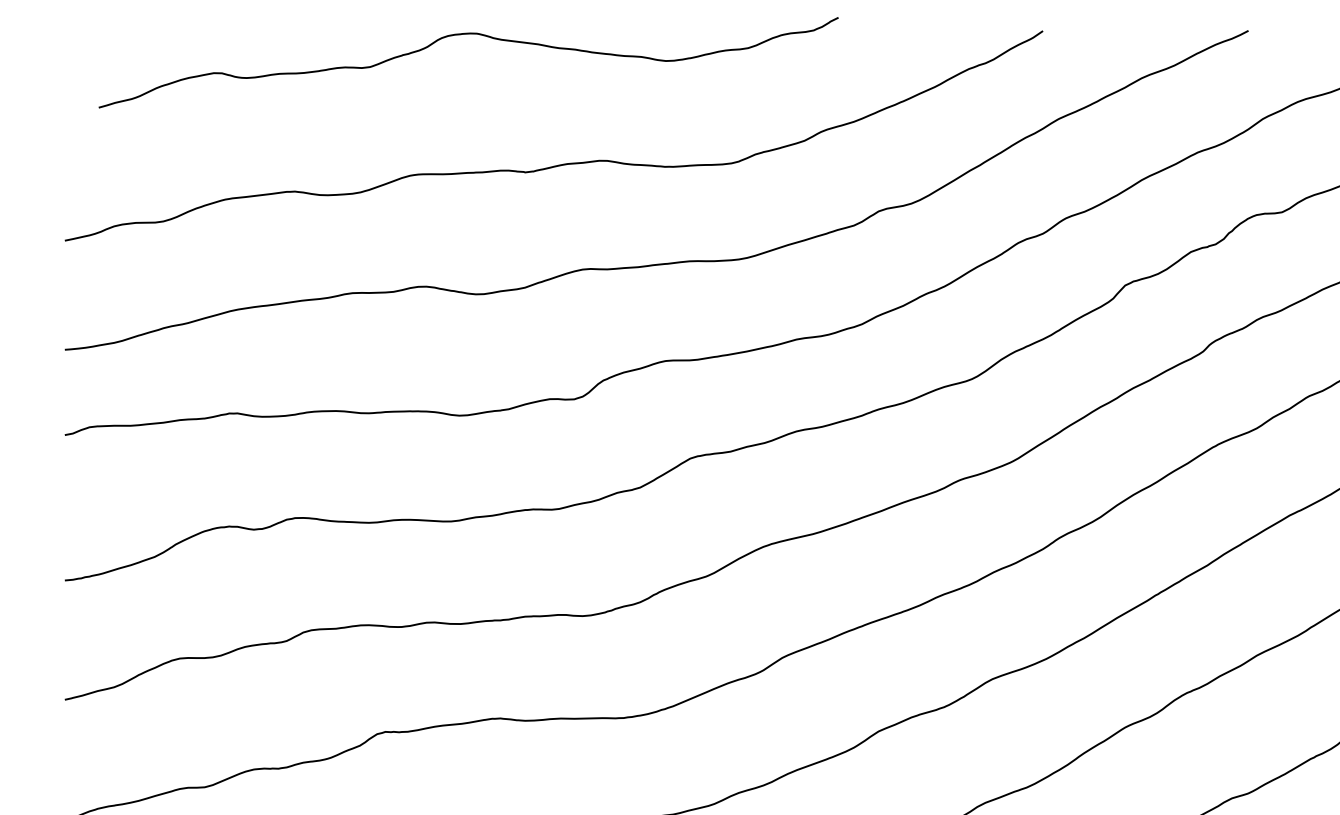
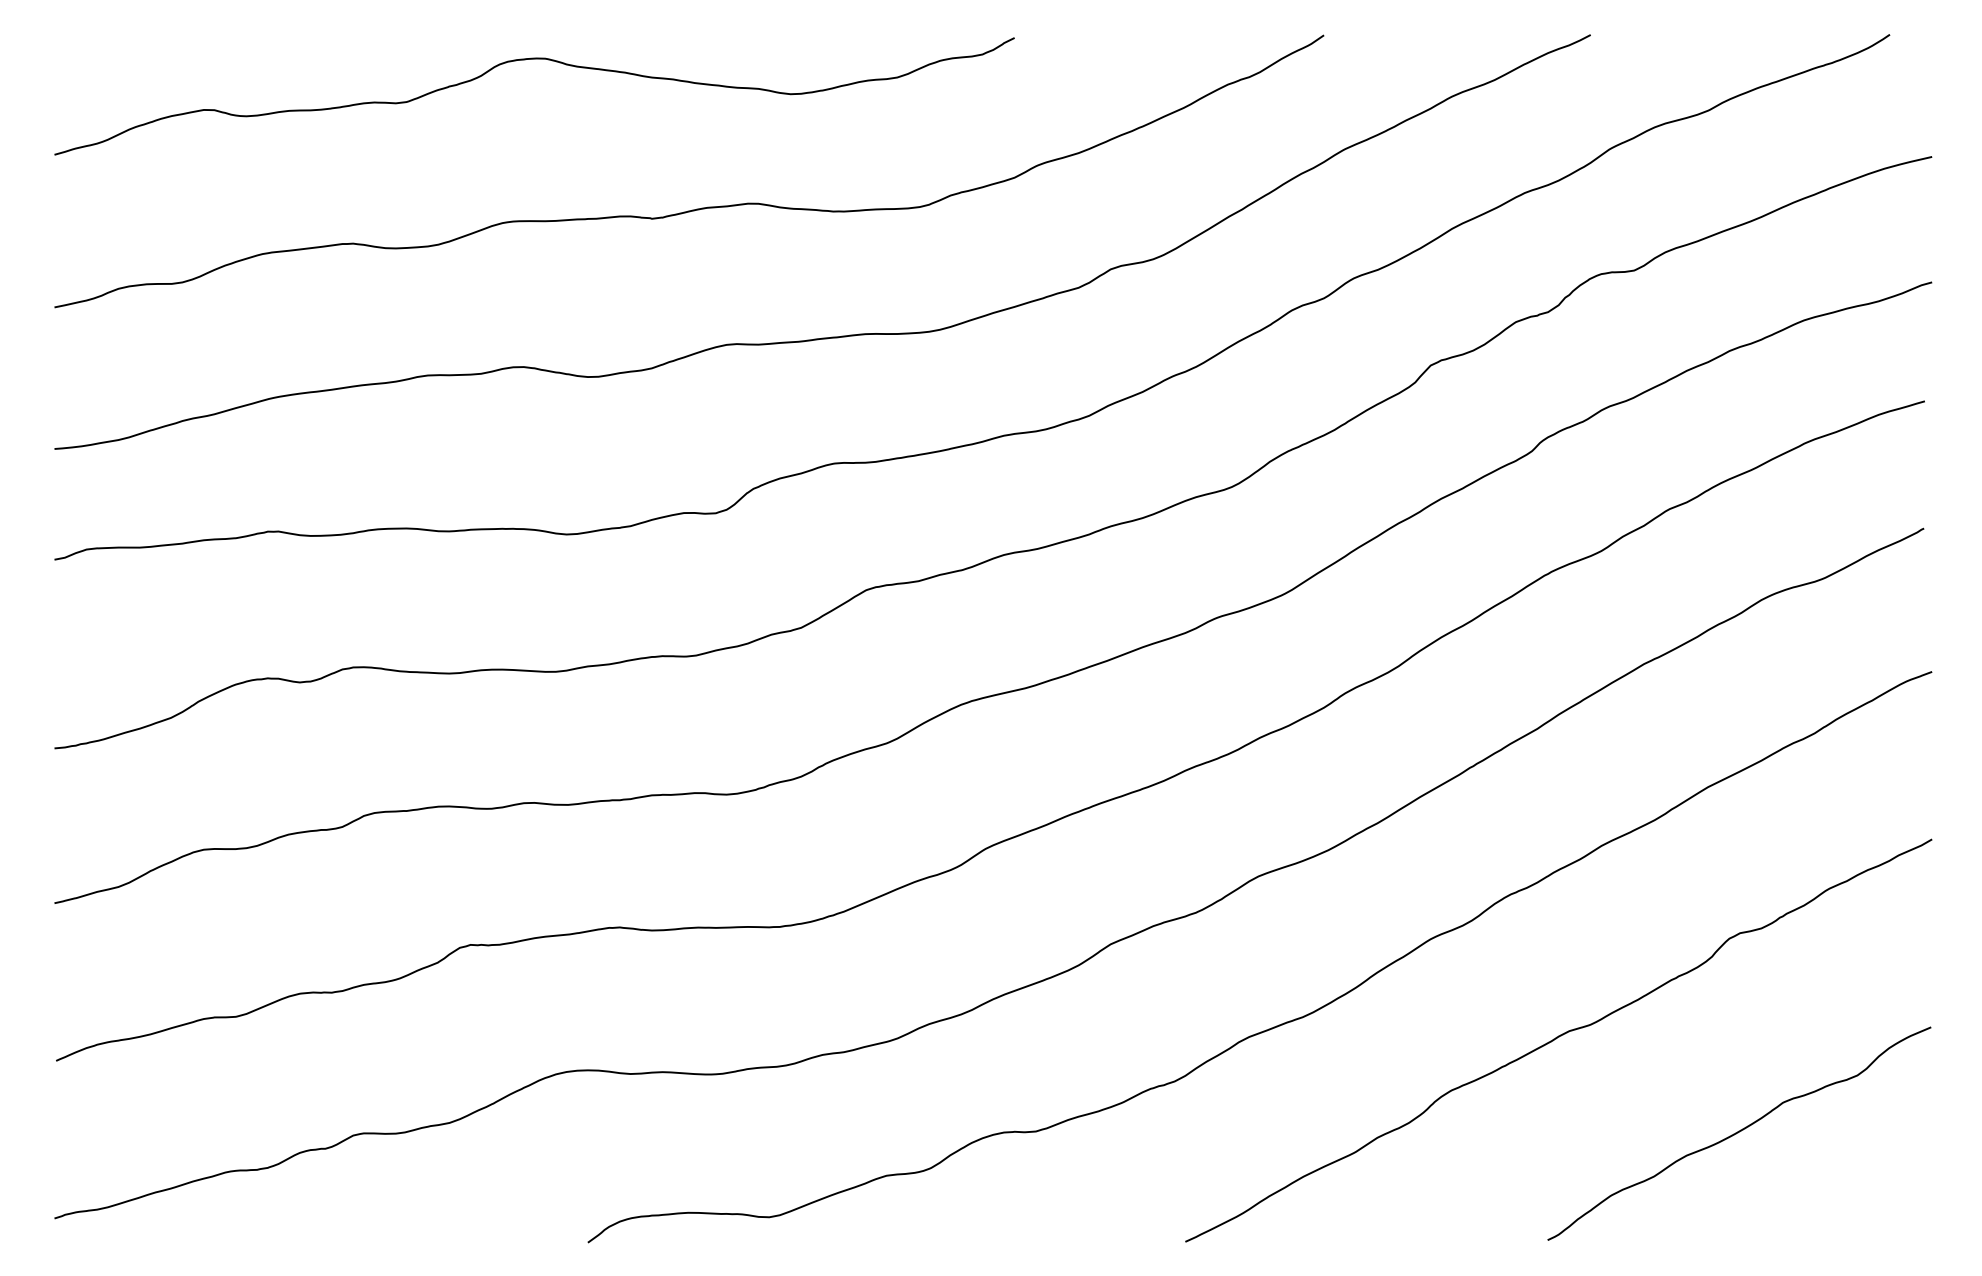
curve: (468, 34) -> (534, 59), moved

